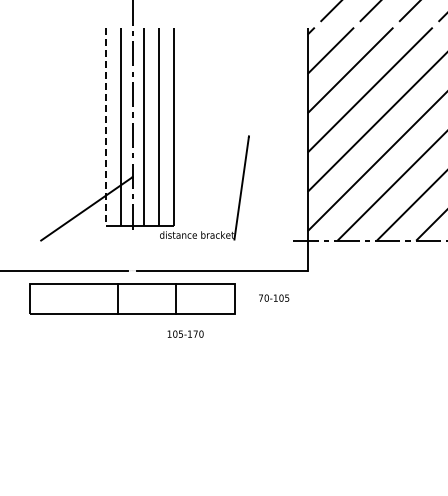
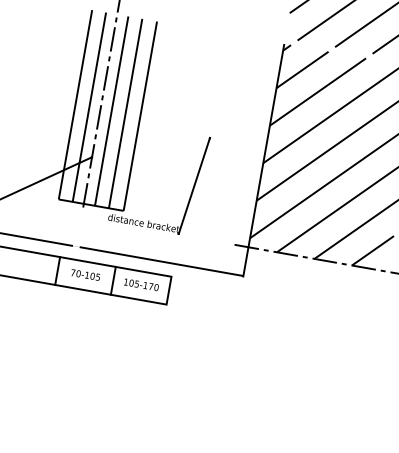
line: (106, 127) -> (75, 105), dashed -> solid
text: (274, 297) -> (86, 274), moved
text: (185, 333) -> (141, 284), moved

